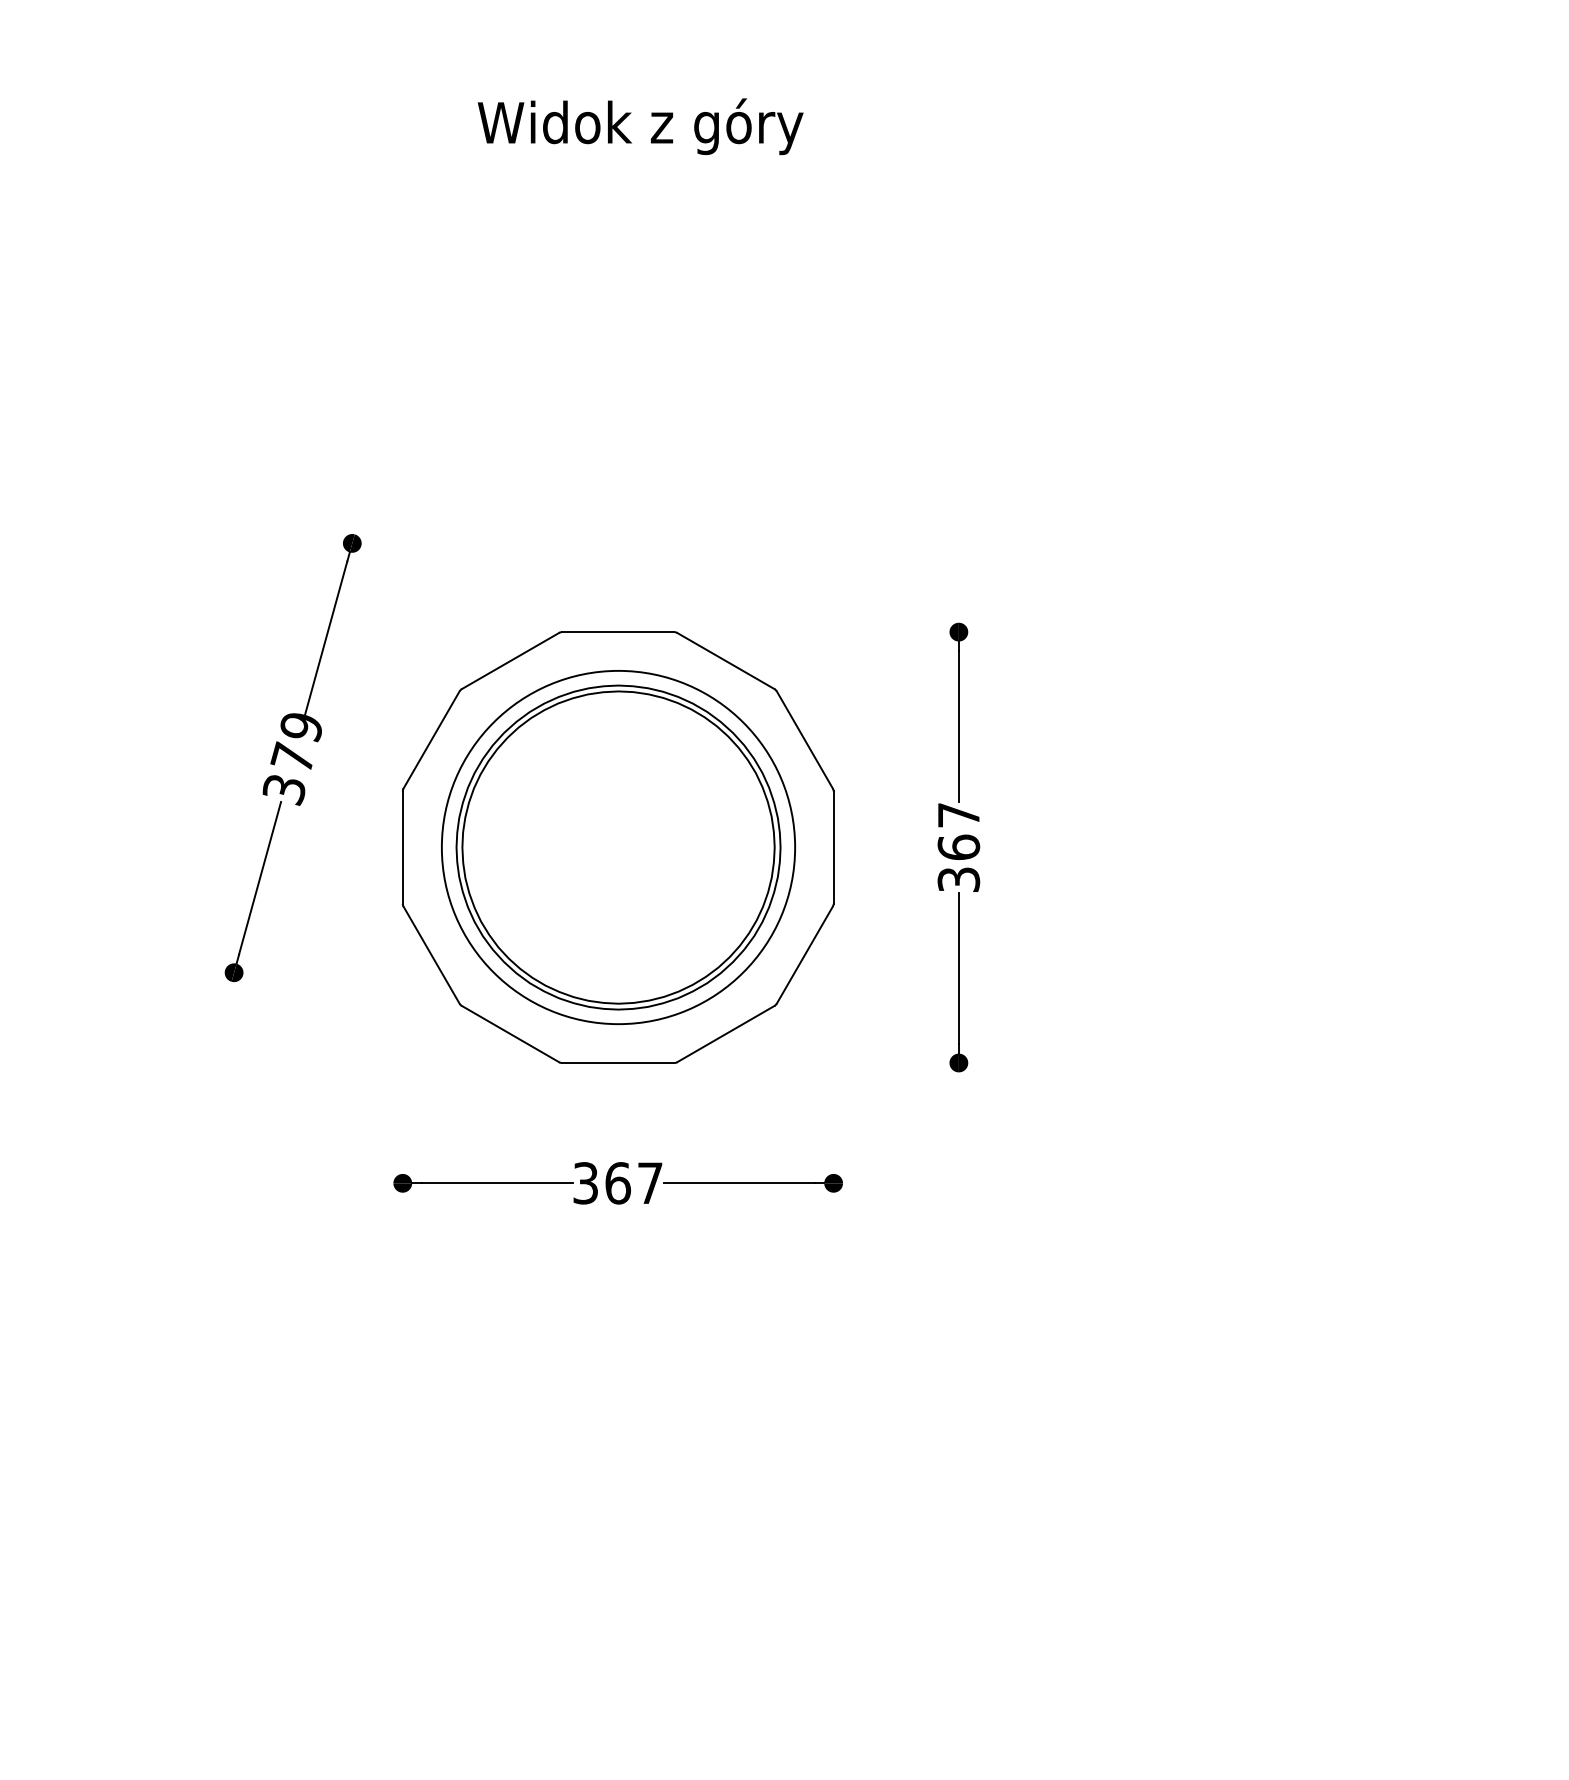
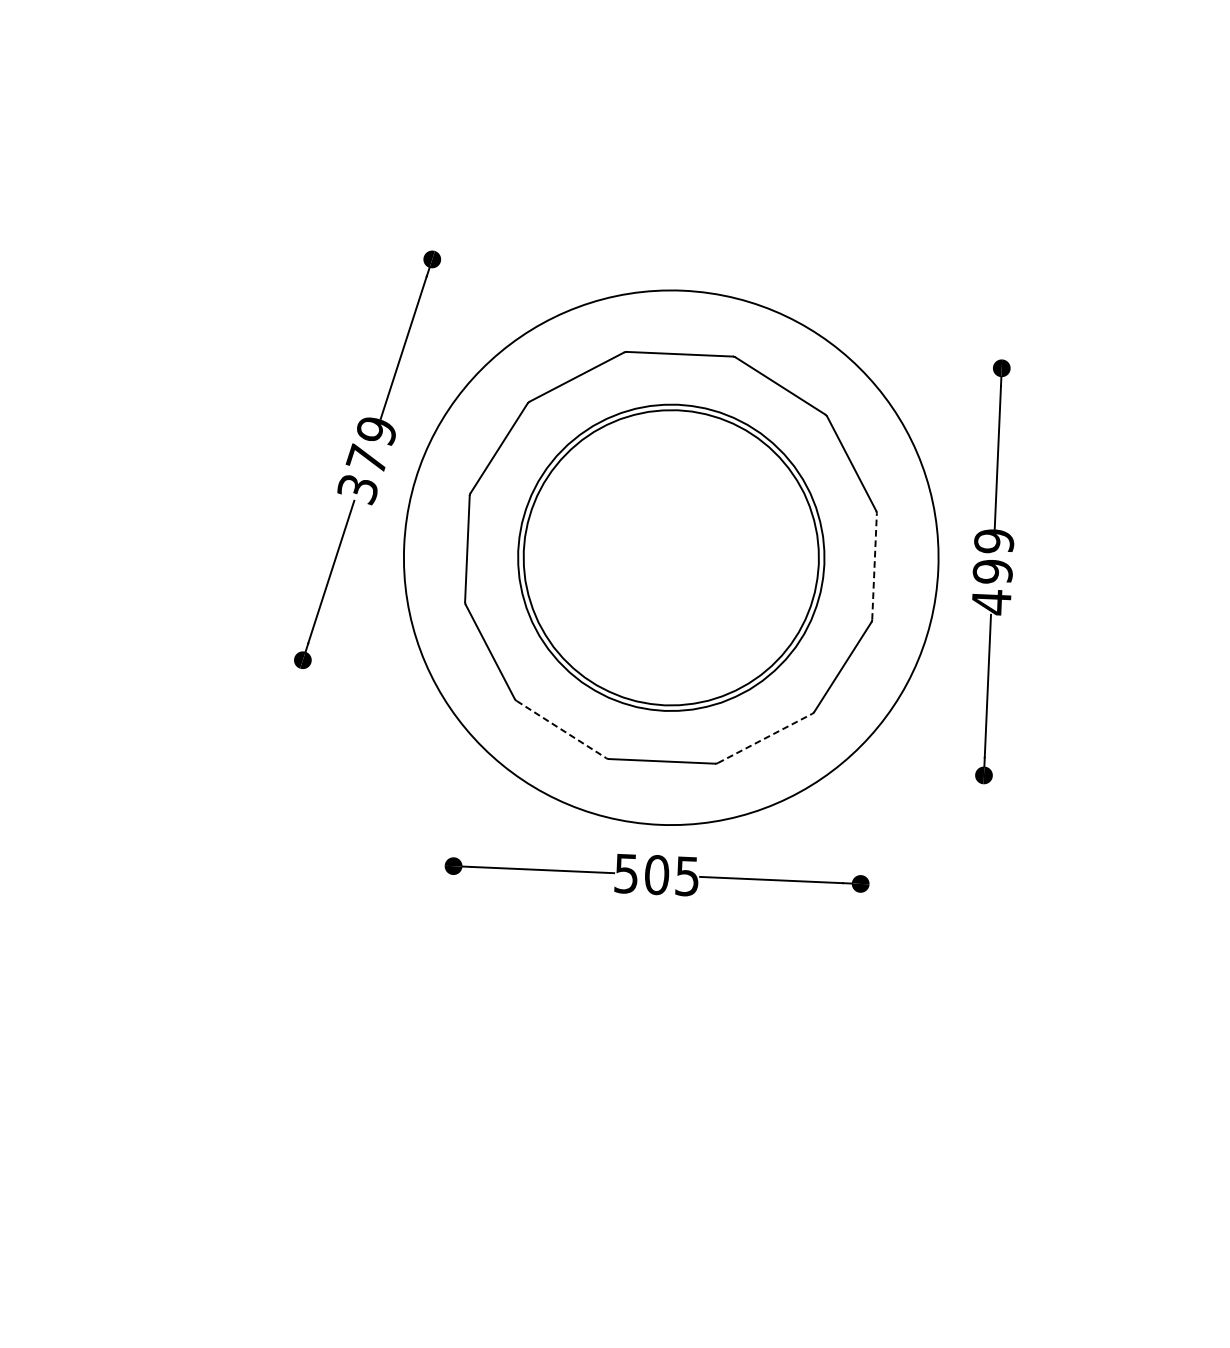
circle: (618, 847) -> (671, 557), size x1.6
line: (833, 847) -> (874, 566), solid -> dashed
text: (958, 847) -> (992, 571), 367 -> 499
line: (726, 1033) -> (765, 737), solid -> dashed
line: (510, 1034) -> (561, 729), solid -> dashed
text: (618, 1183) -> (657, 875), 367 -> 505

